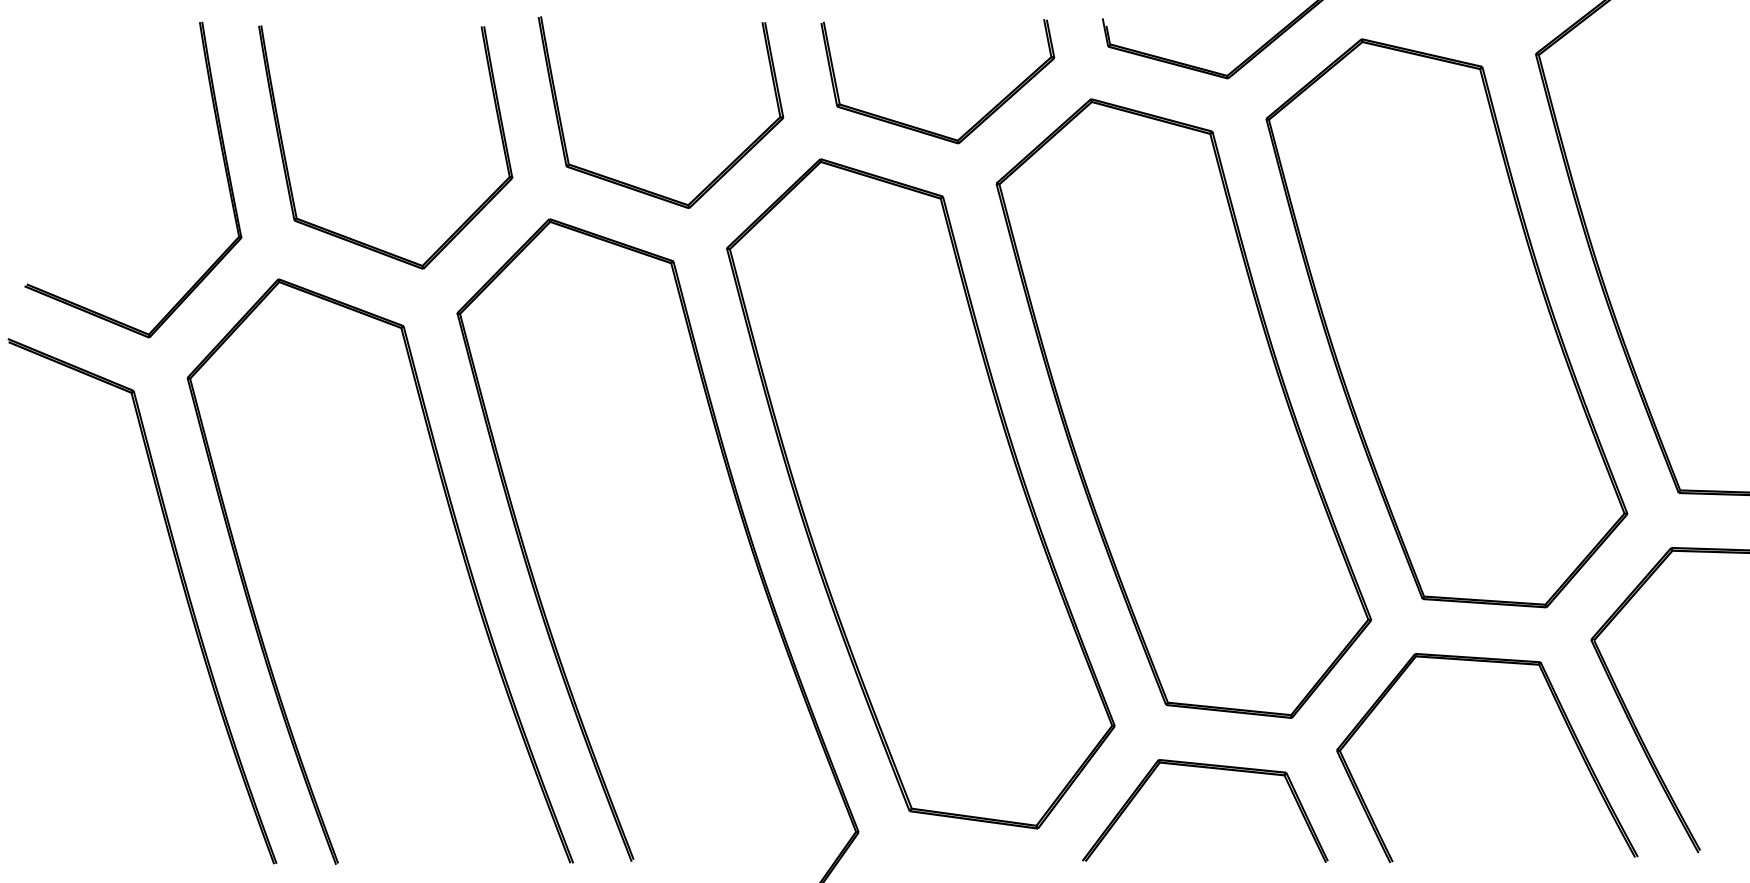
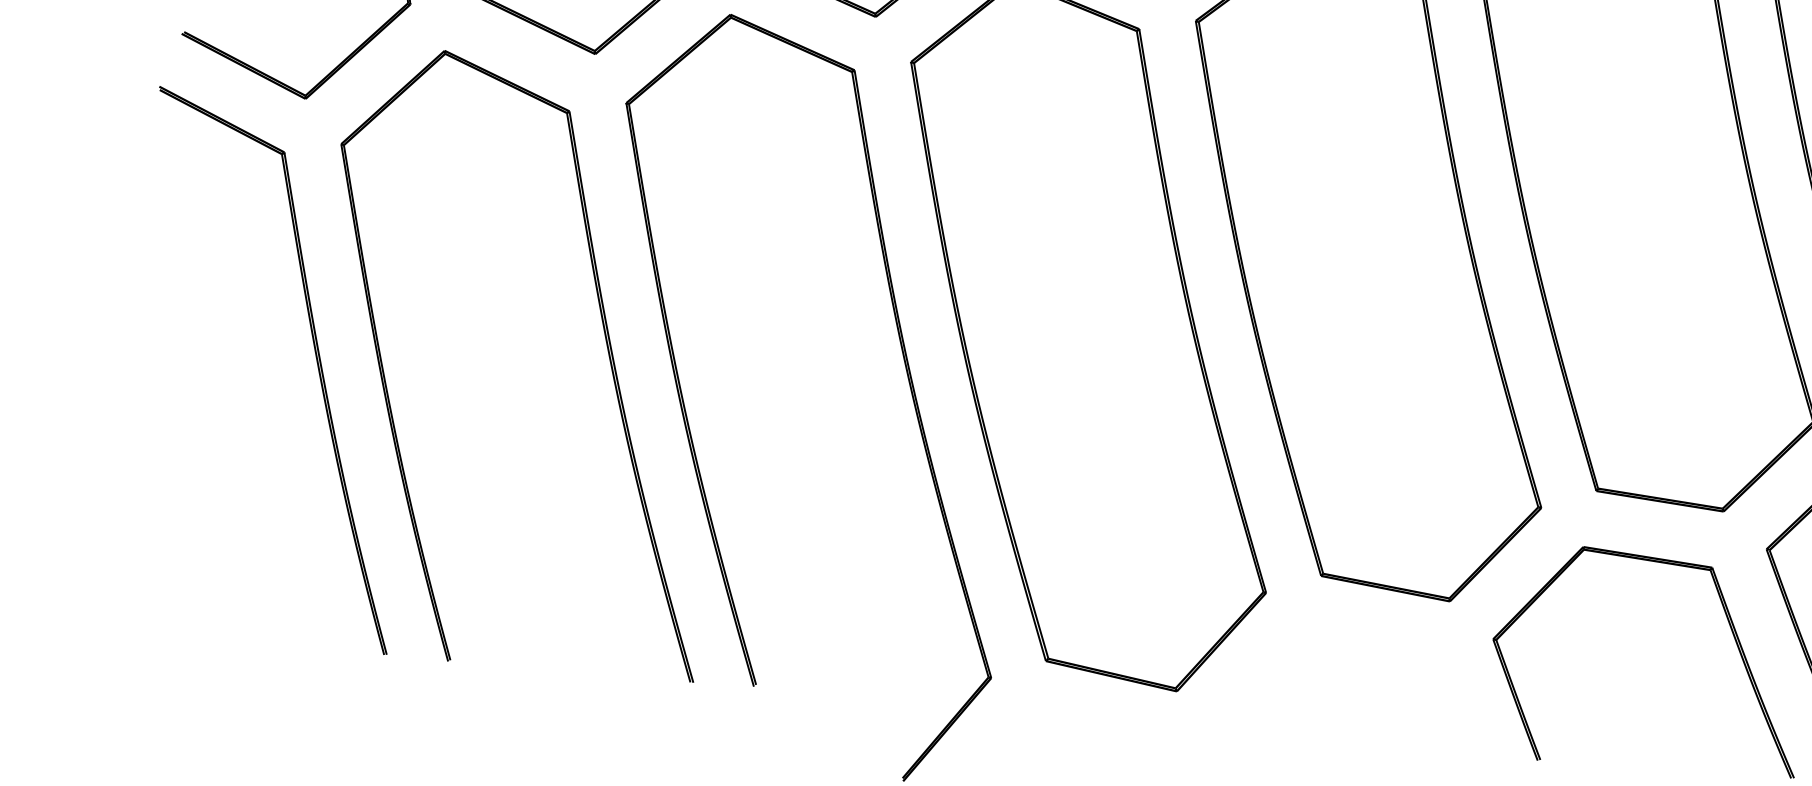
part: (1214, 769) -> (1364, 647), removed

